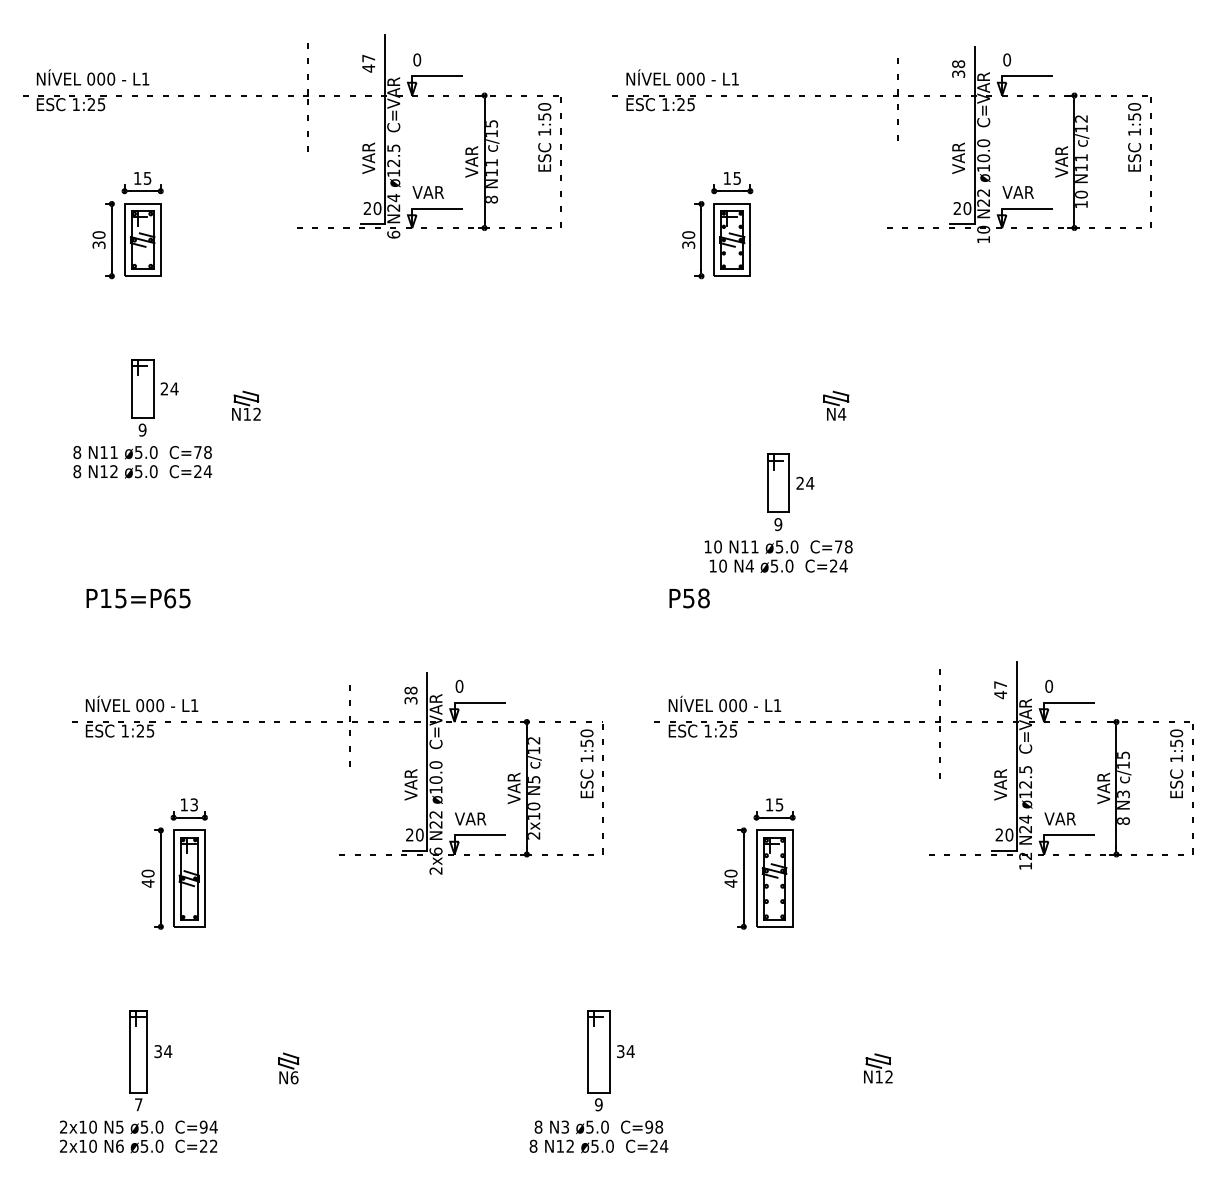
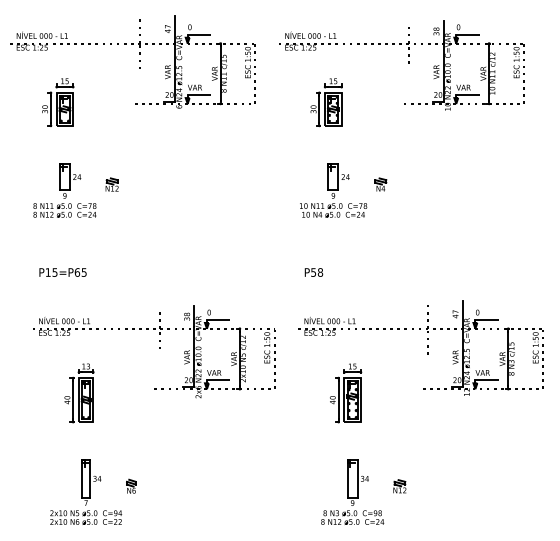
part: (778, 512) -> (333, 190), moved
part: (139, 1079) -> (86, 491), moved
part: (598, 1079) -> (352, 491), moved

